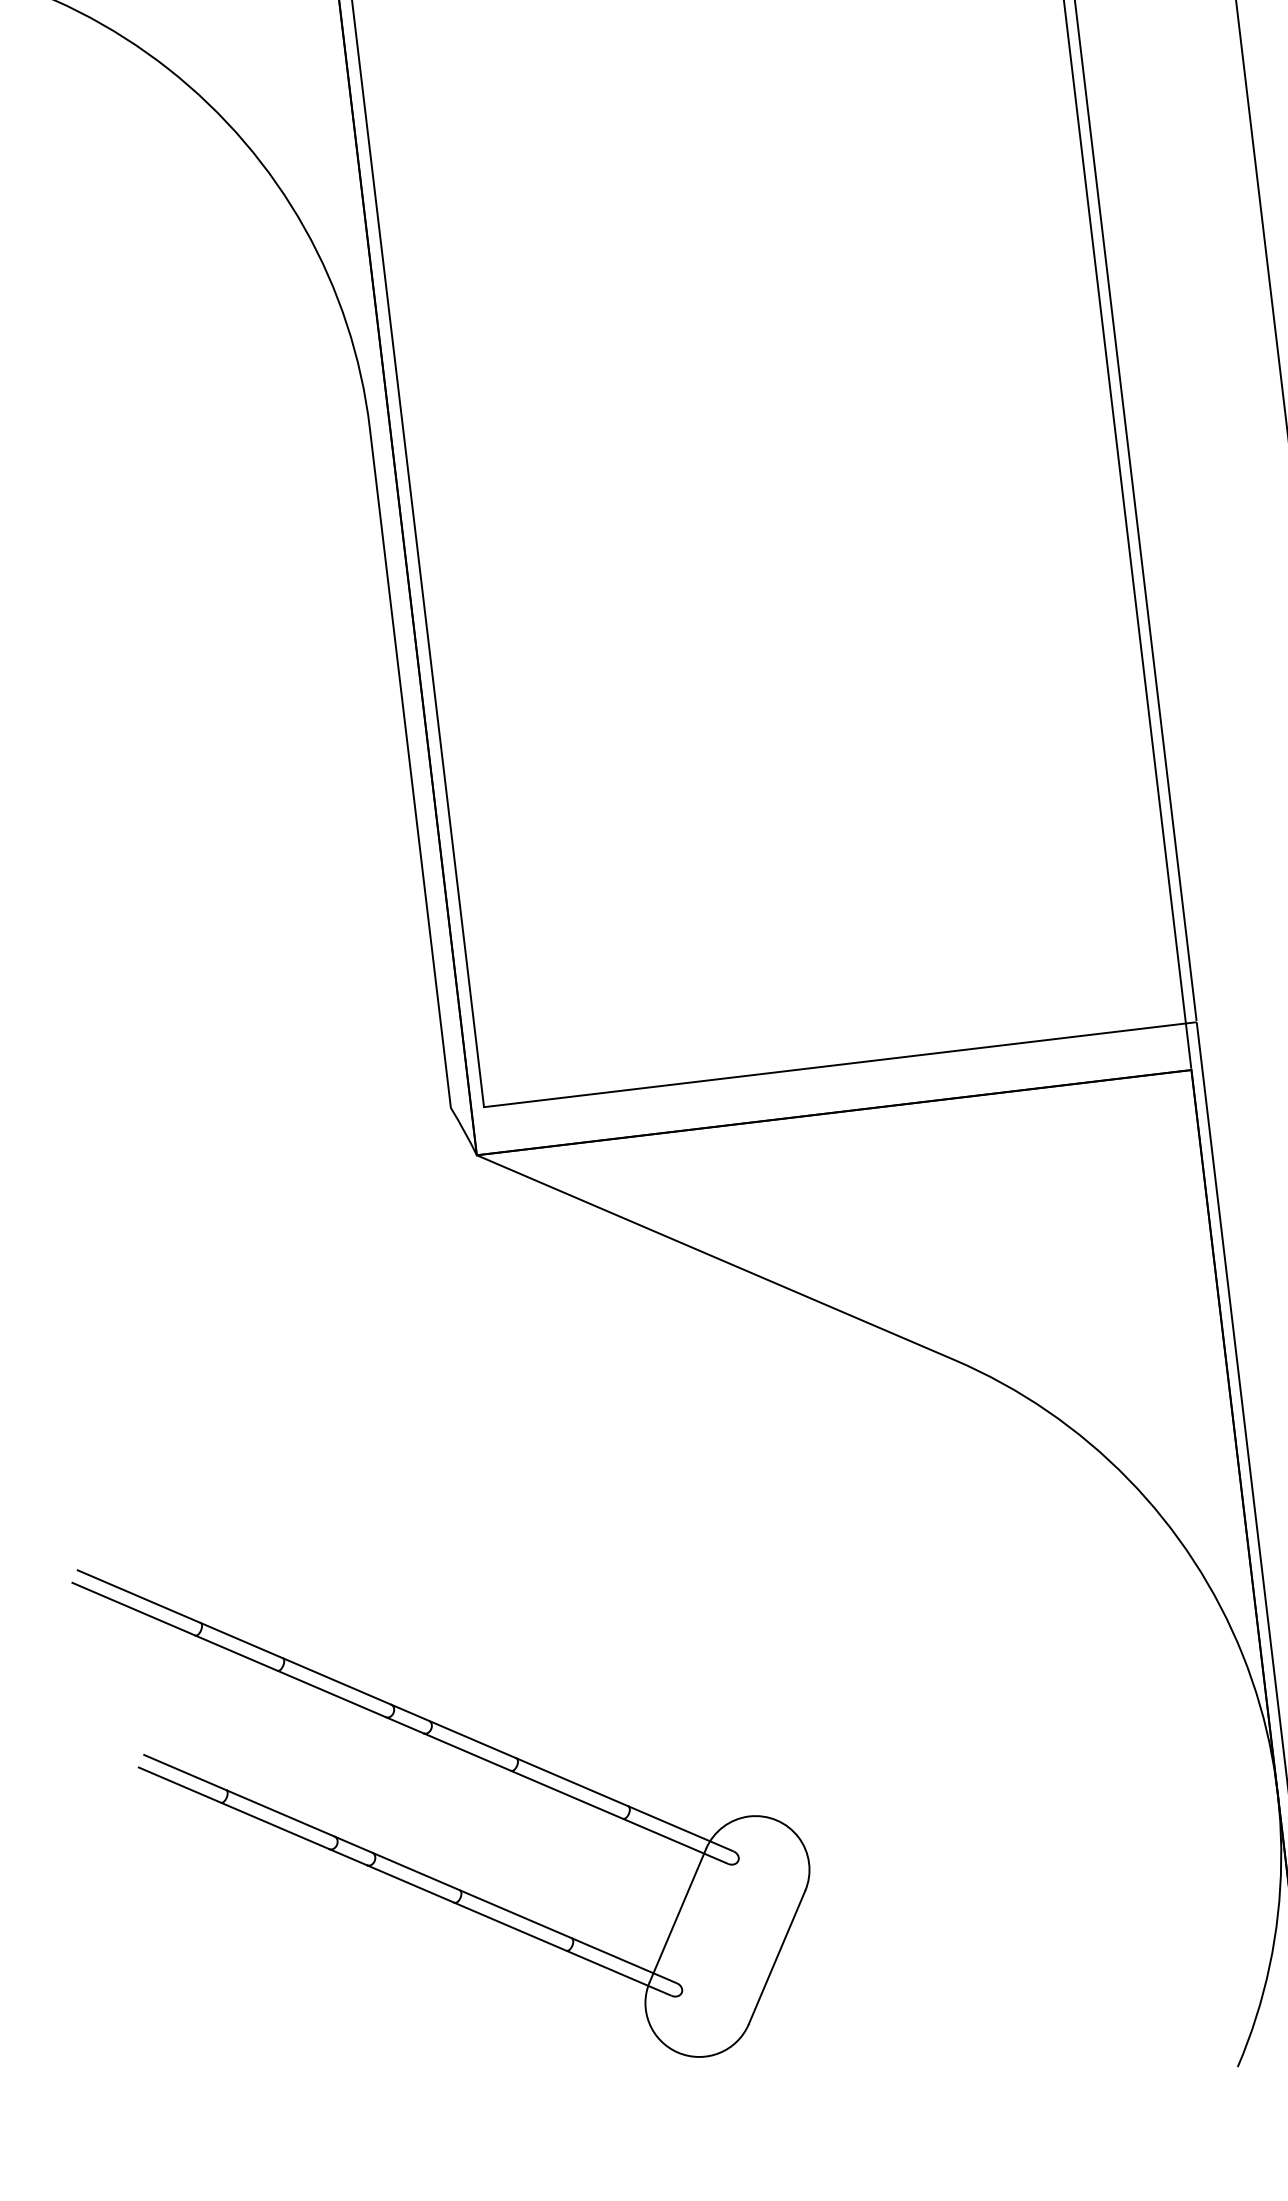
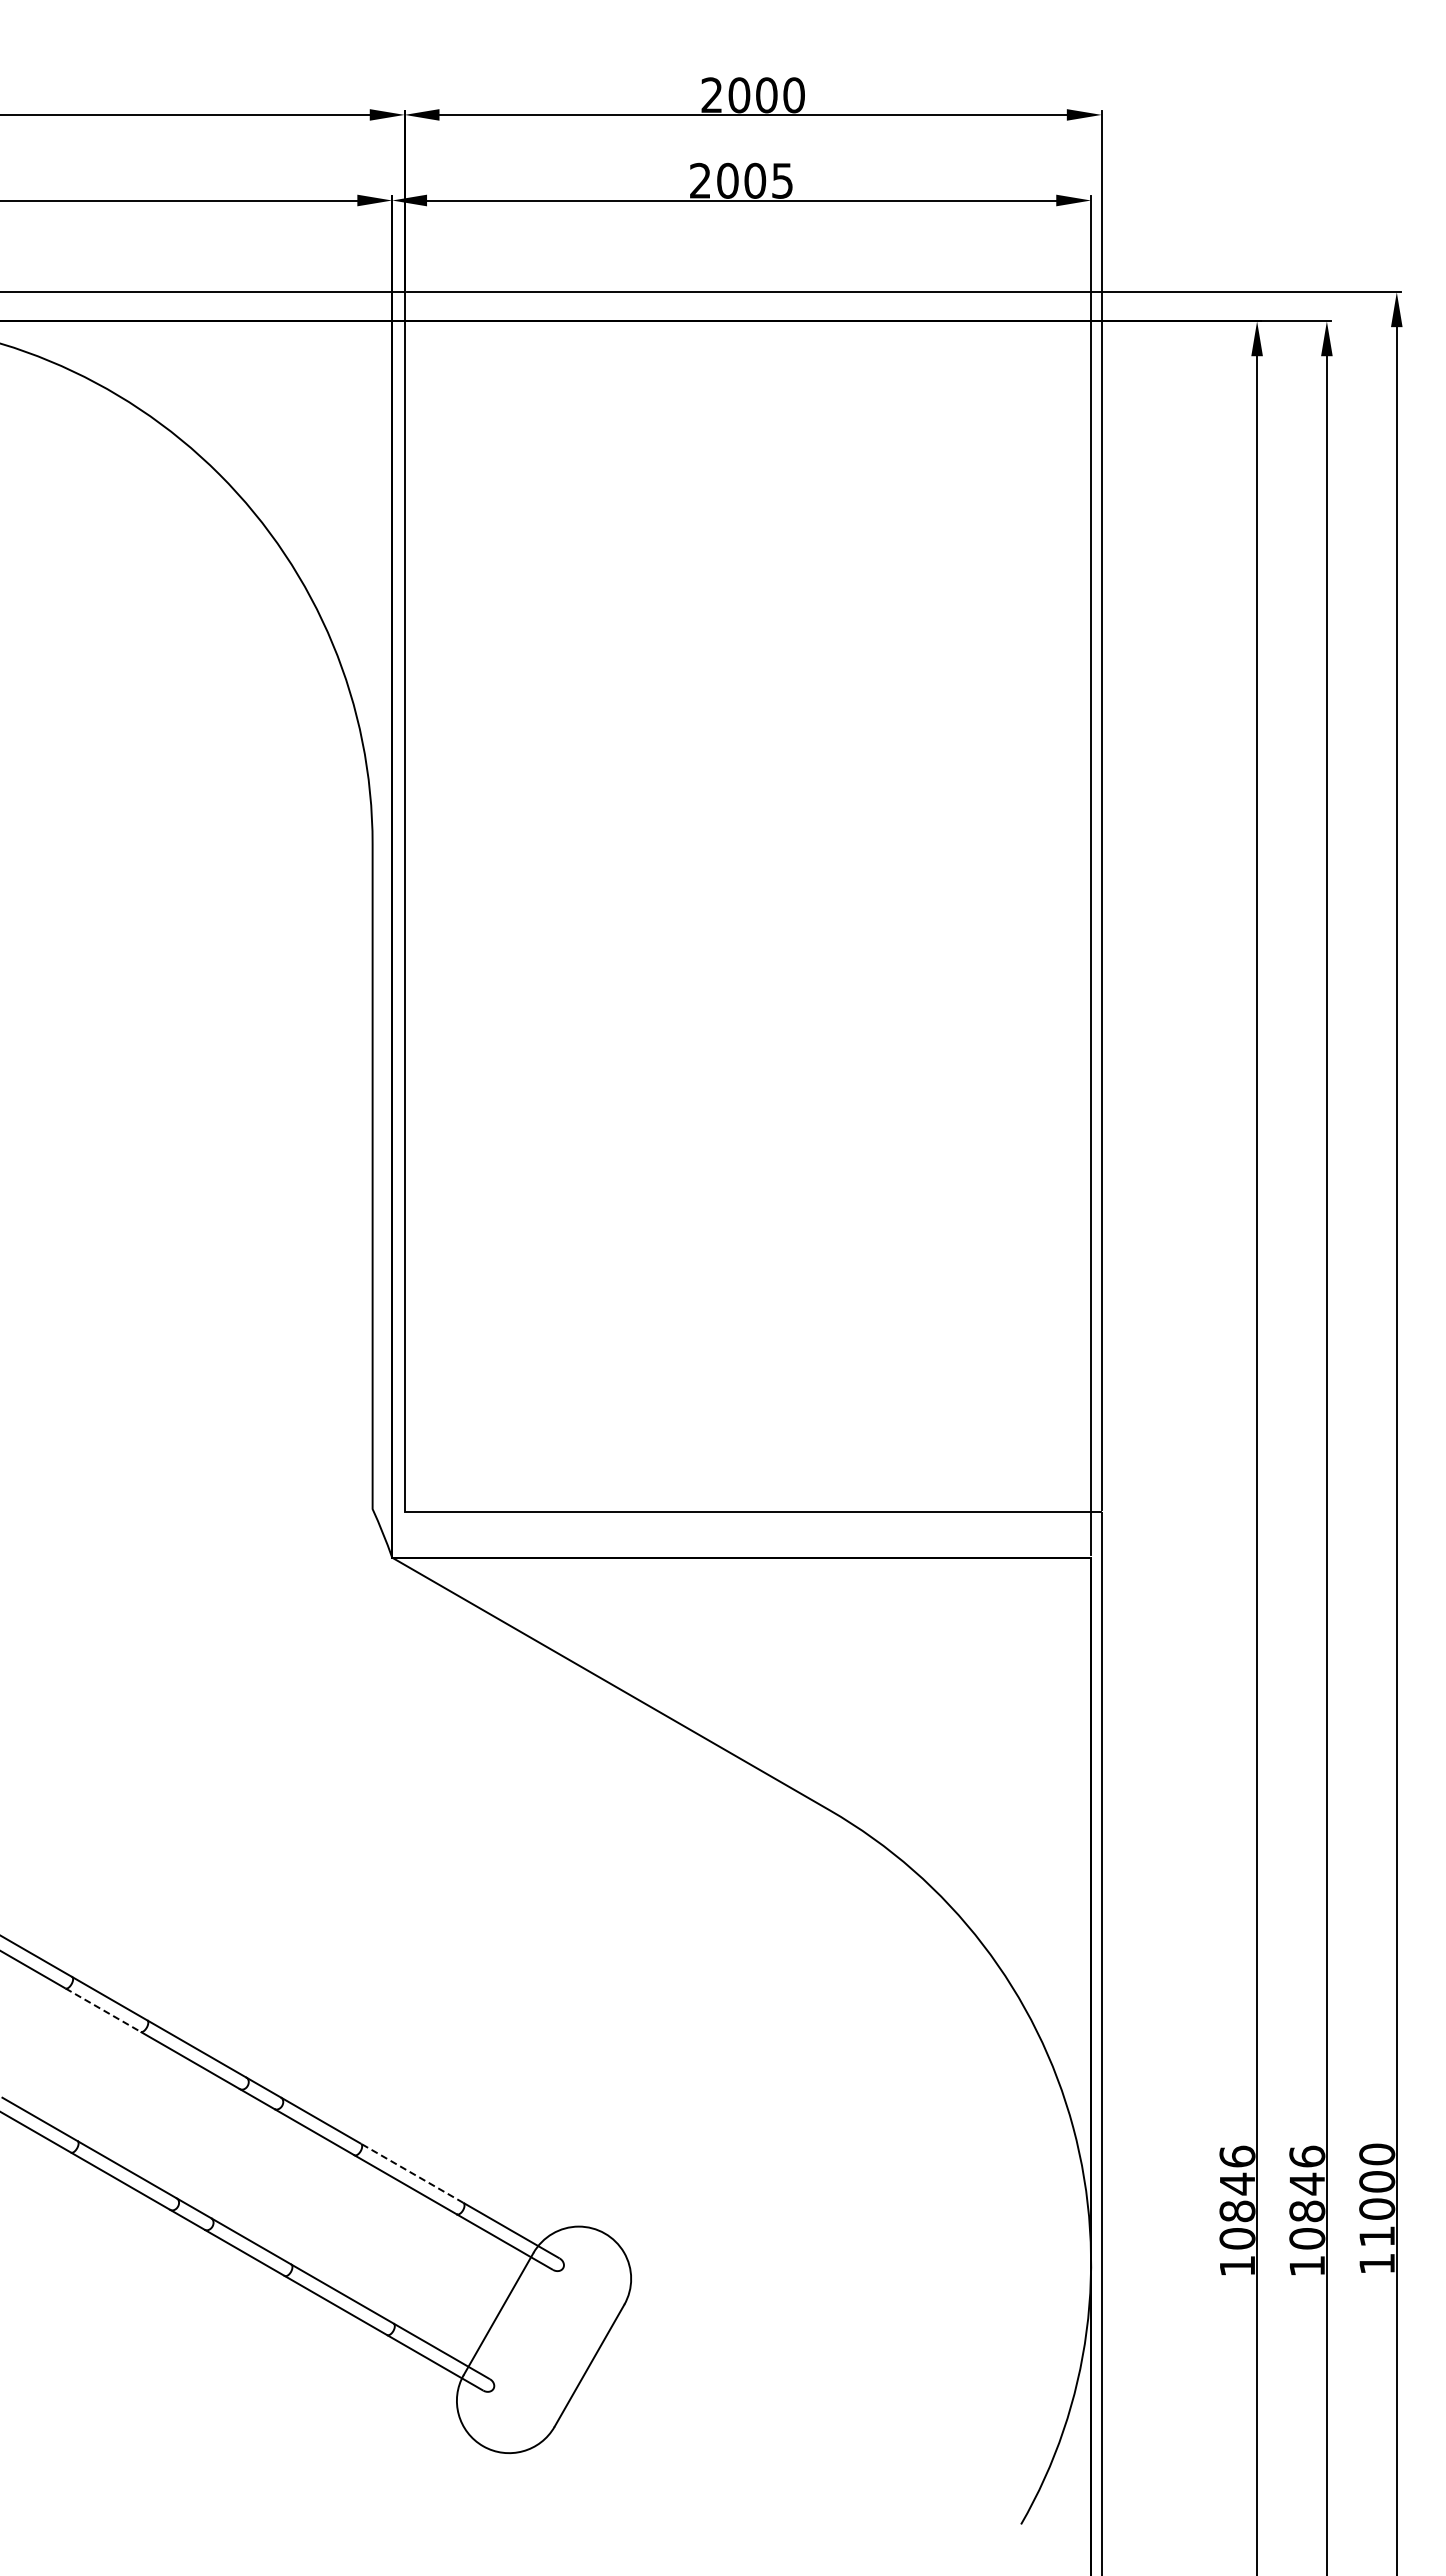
line: (236, 1653) -> (103, 2010), solid -> dashed
line: (571, 1782) -> (411, 2173), solid -> dashed

